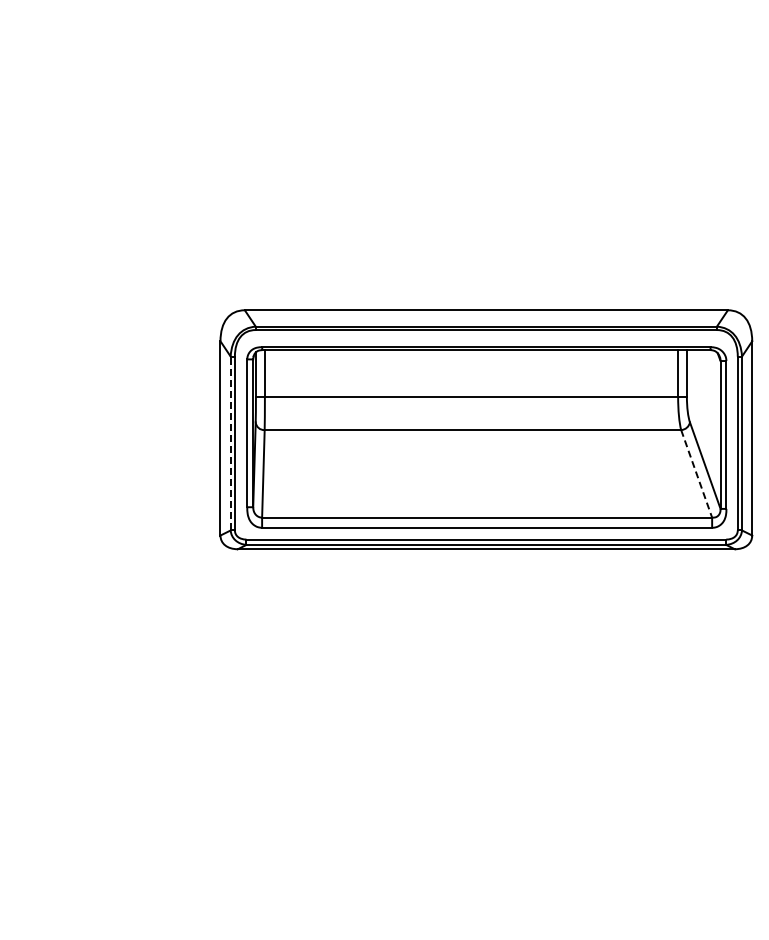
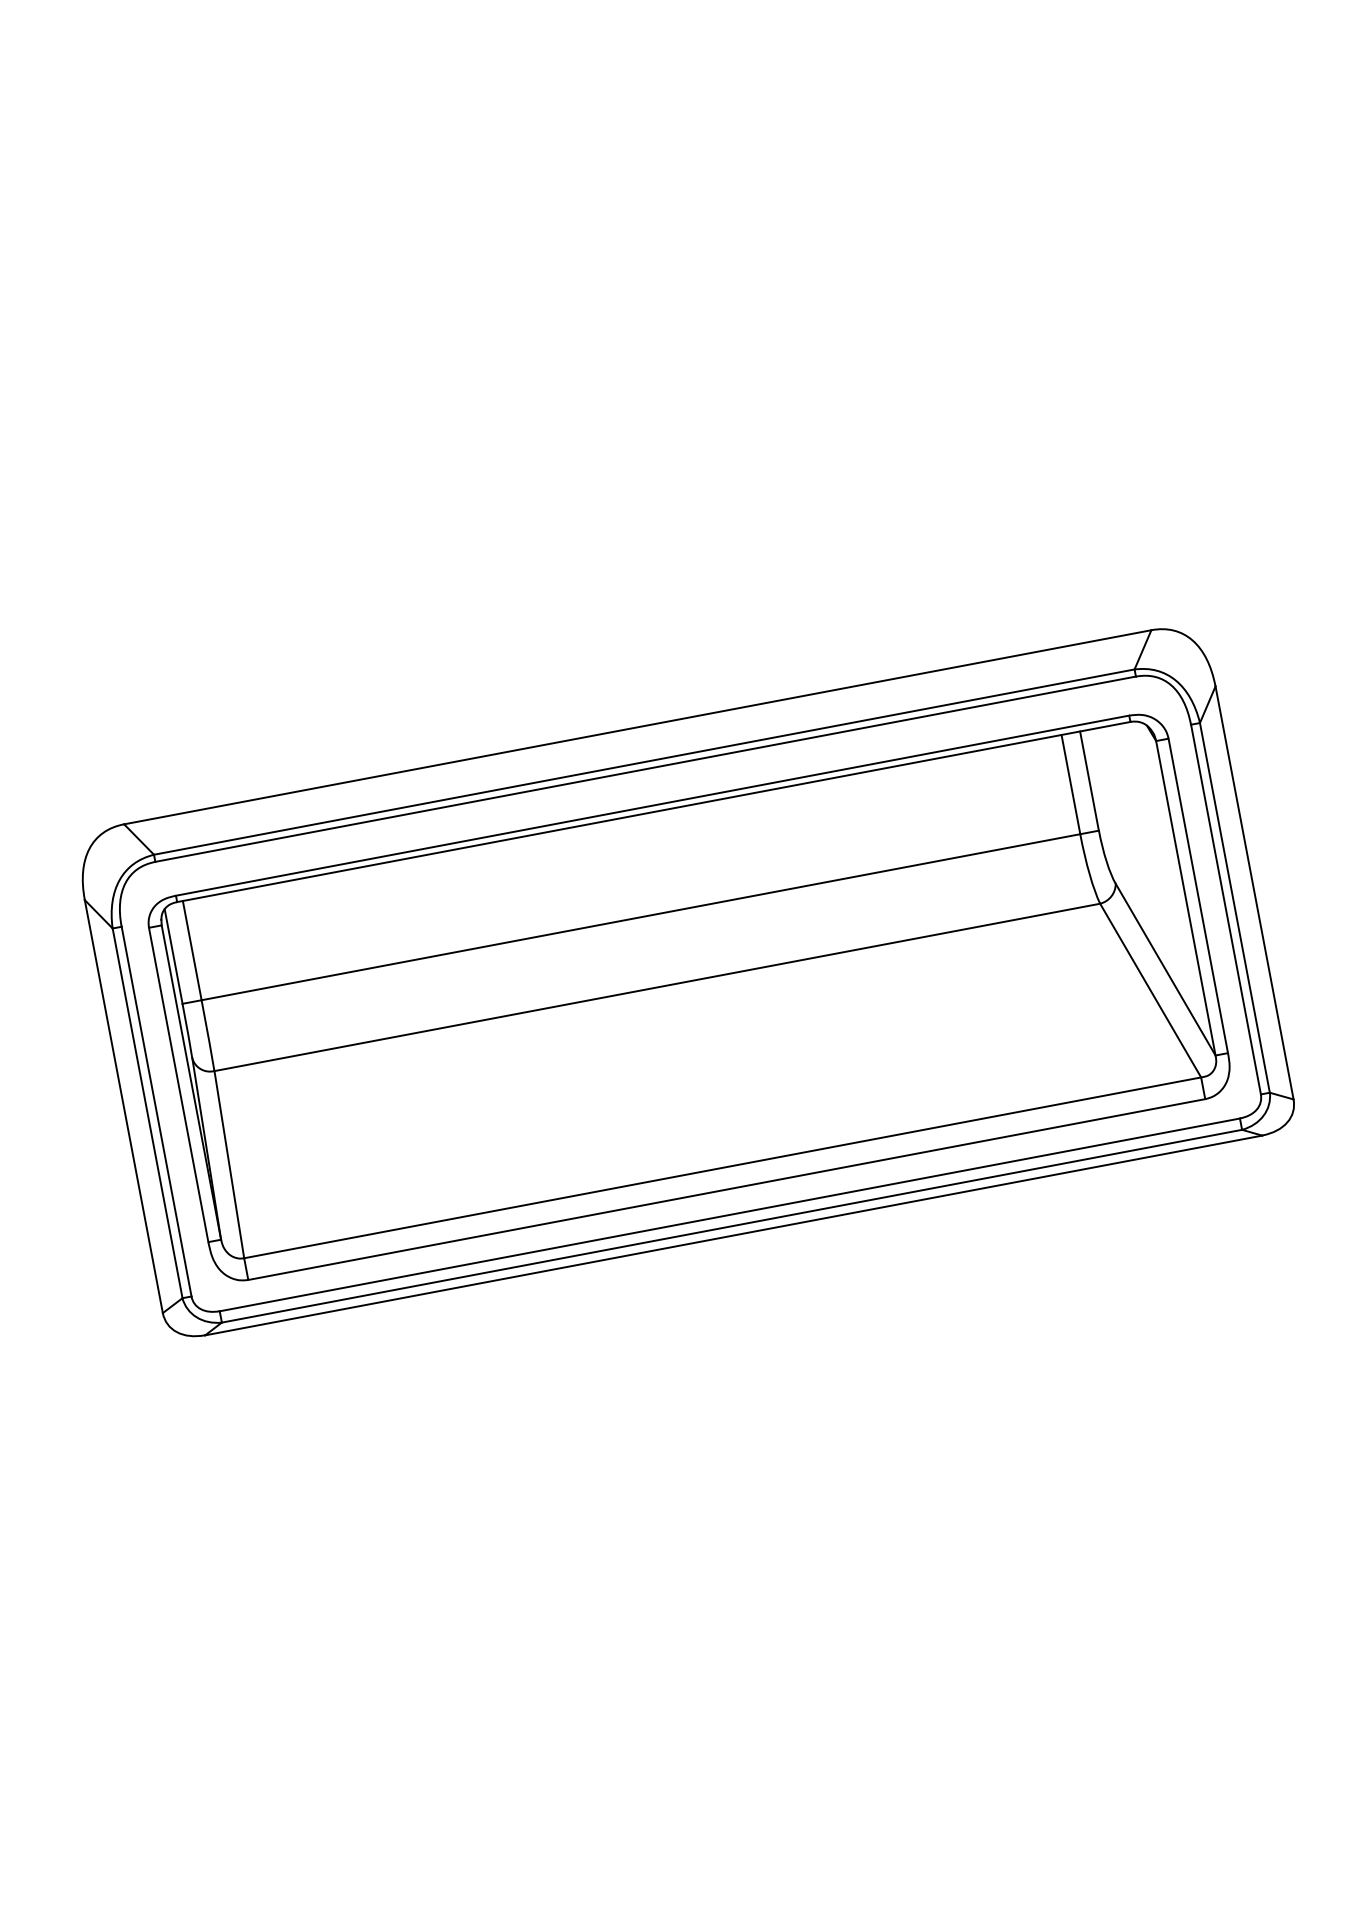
line: (230, 443) -> (147, 1113), dashed -> solid
line: (696, 474) -> (1150, 992), dashed -> solid

